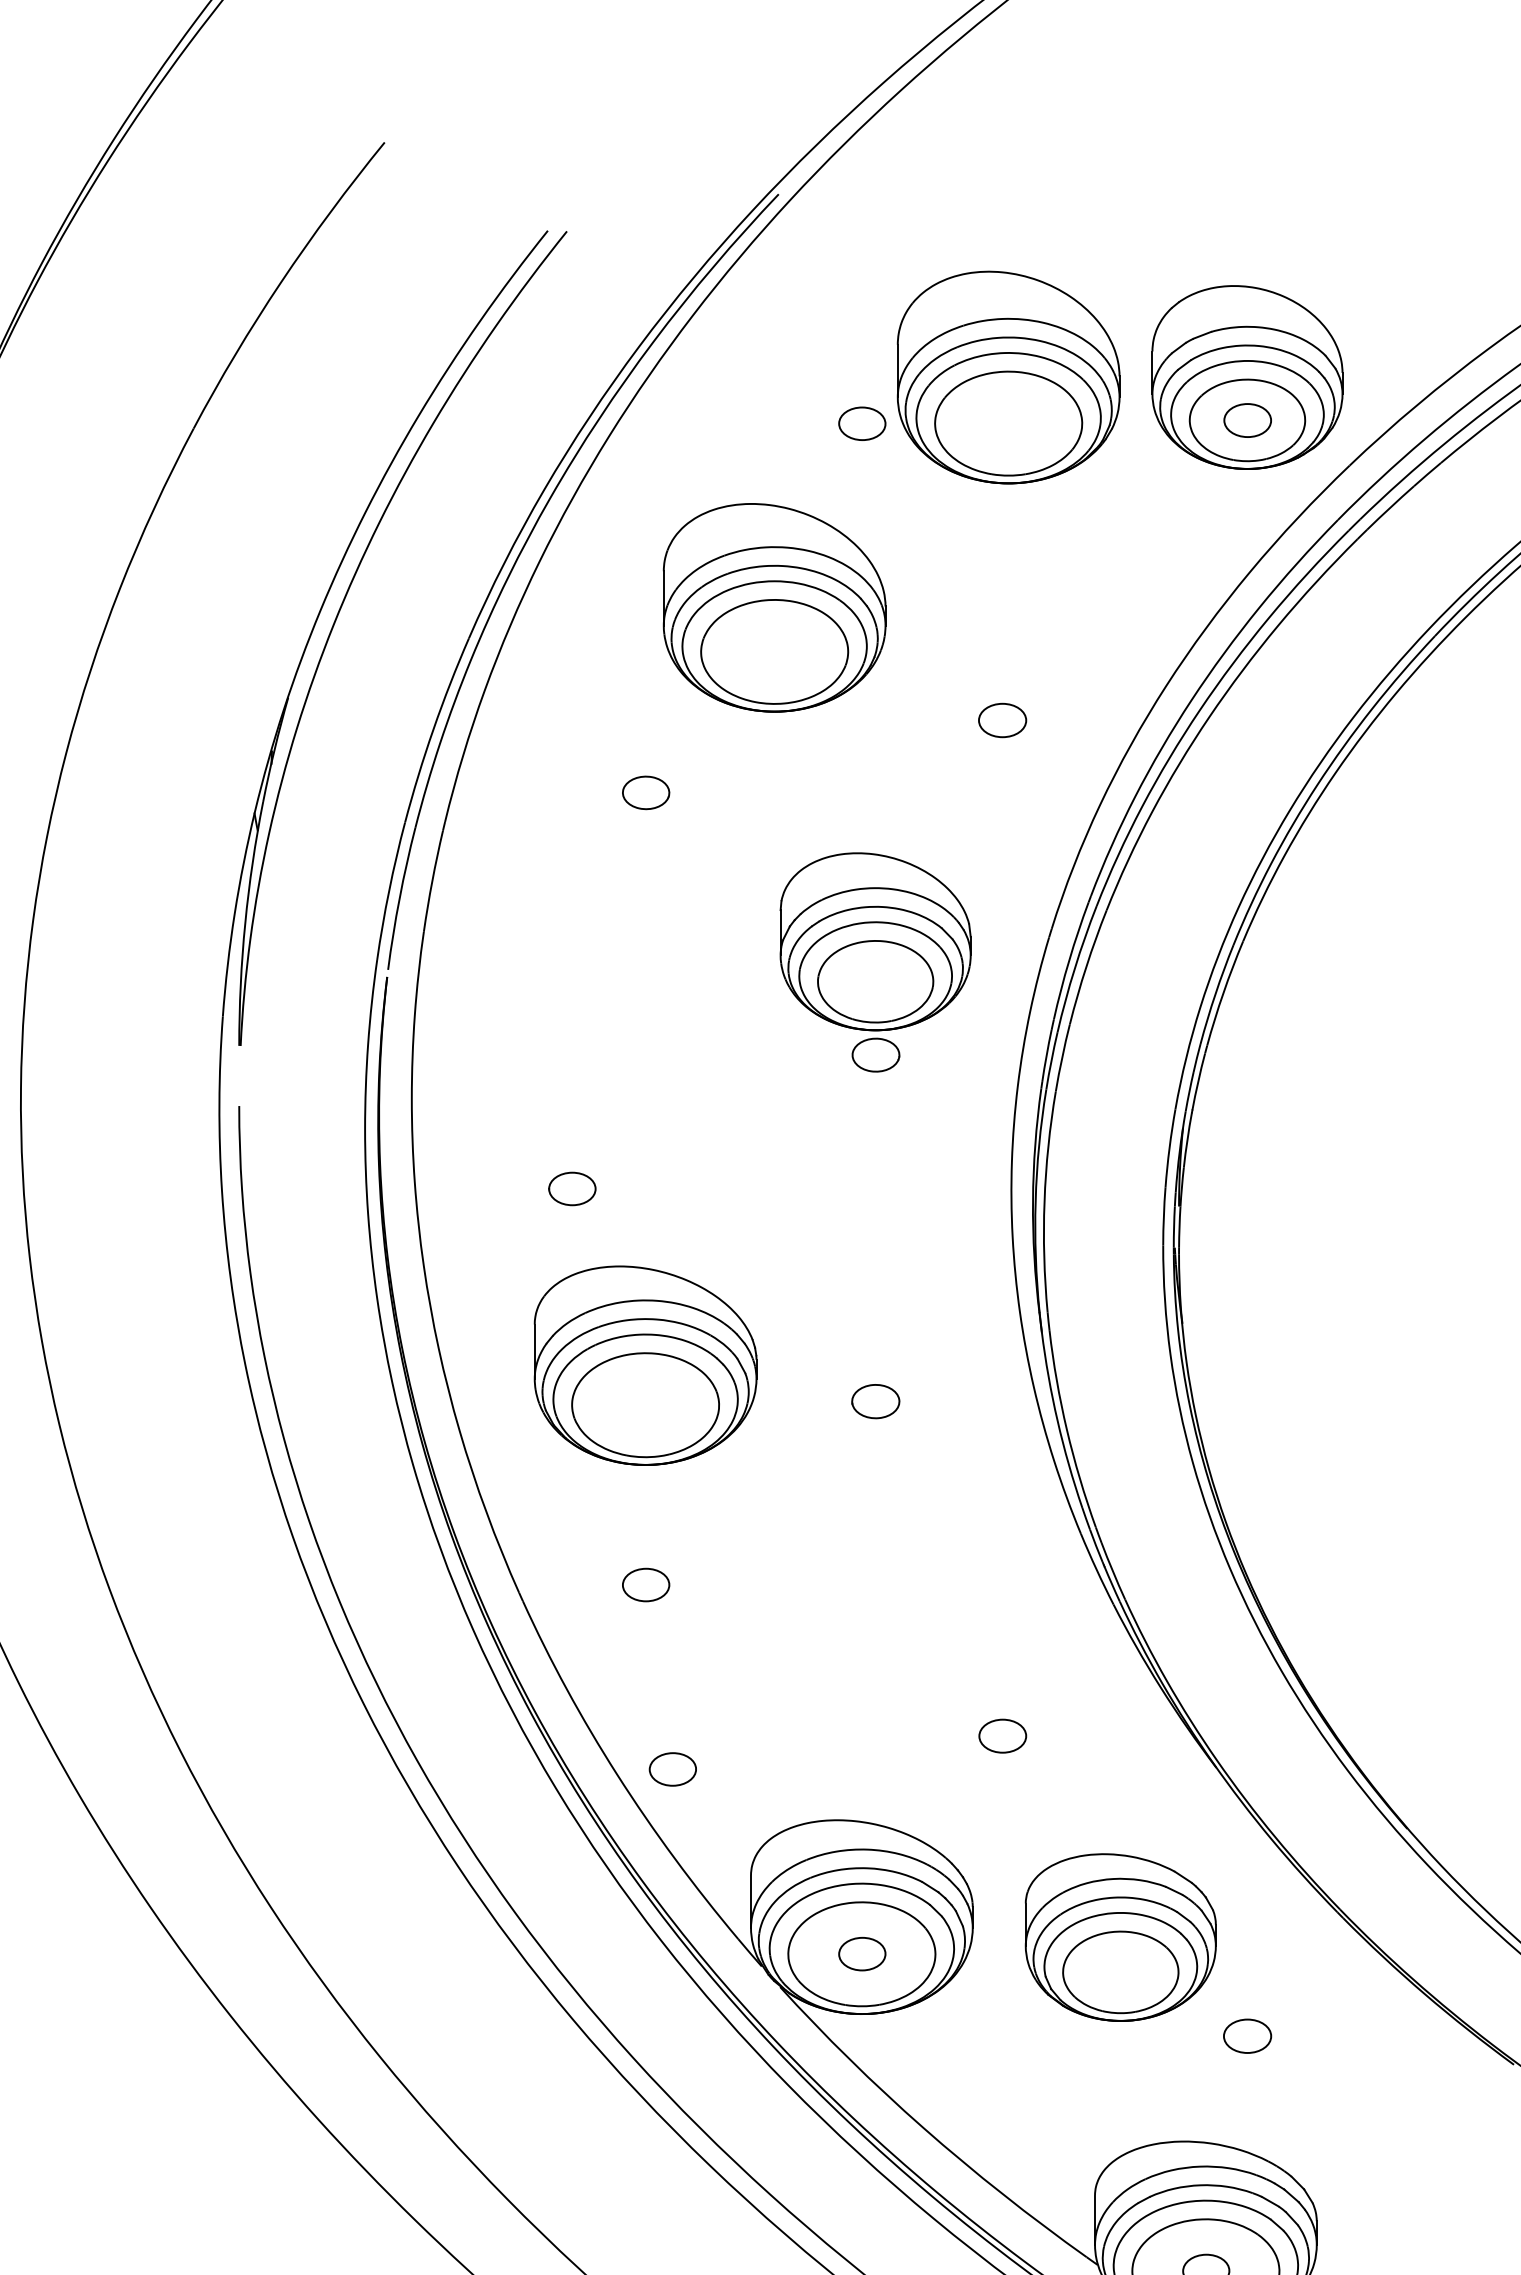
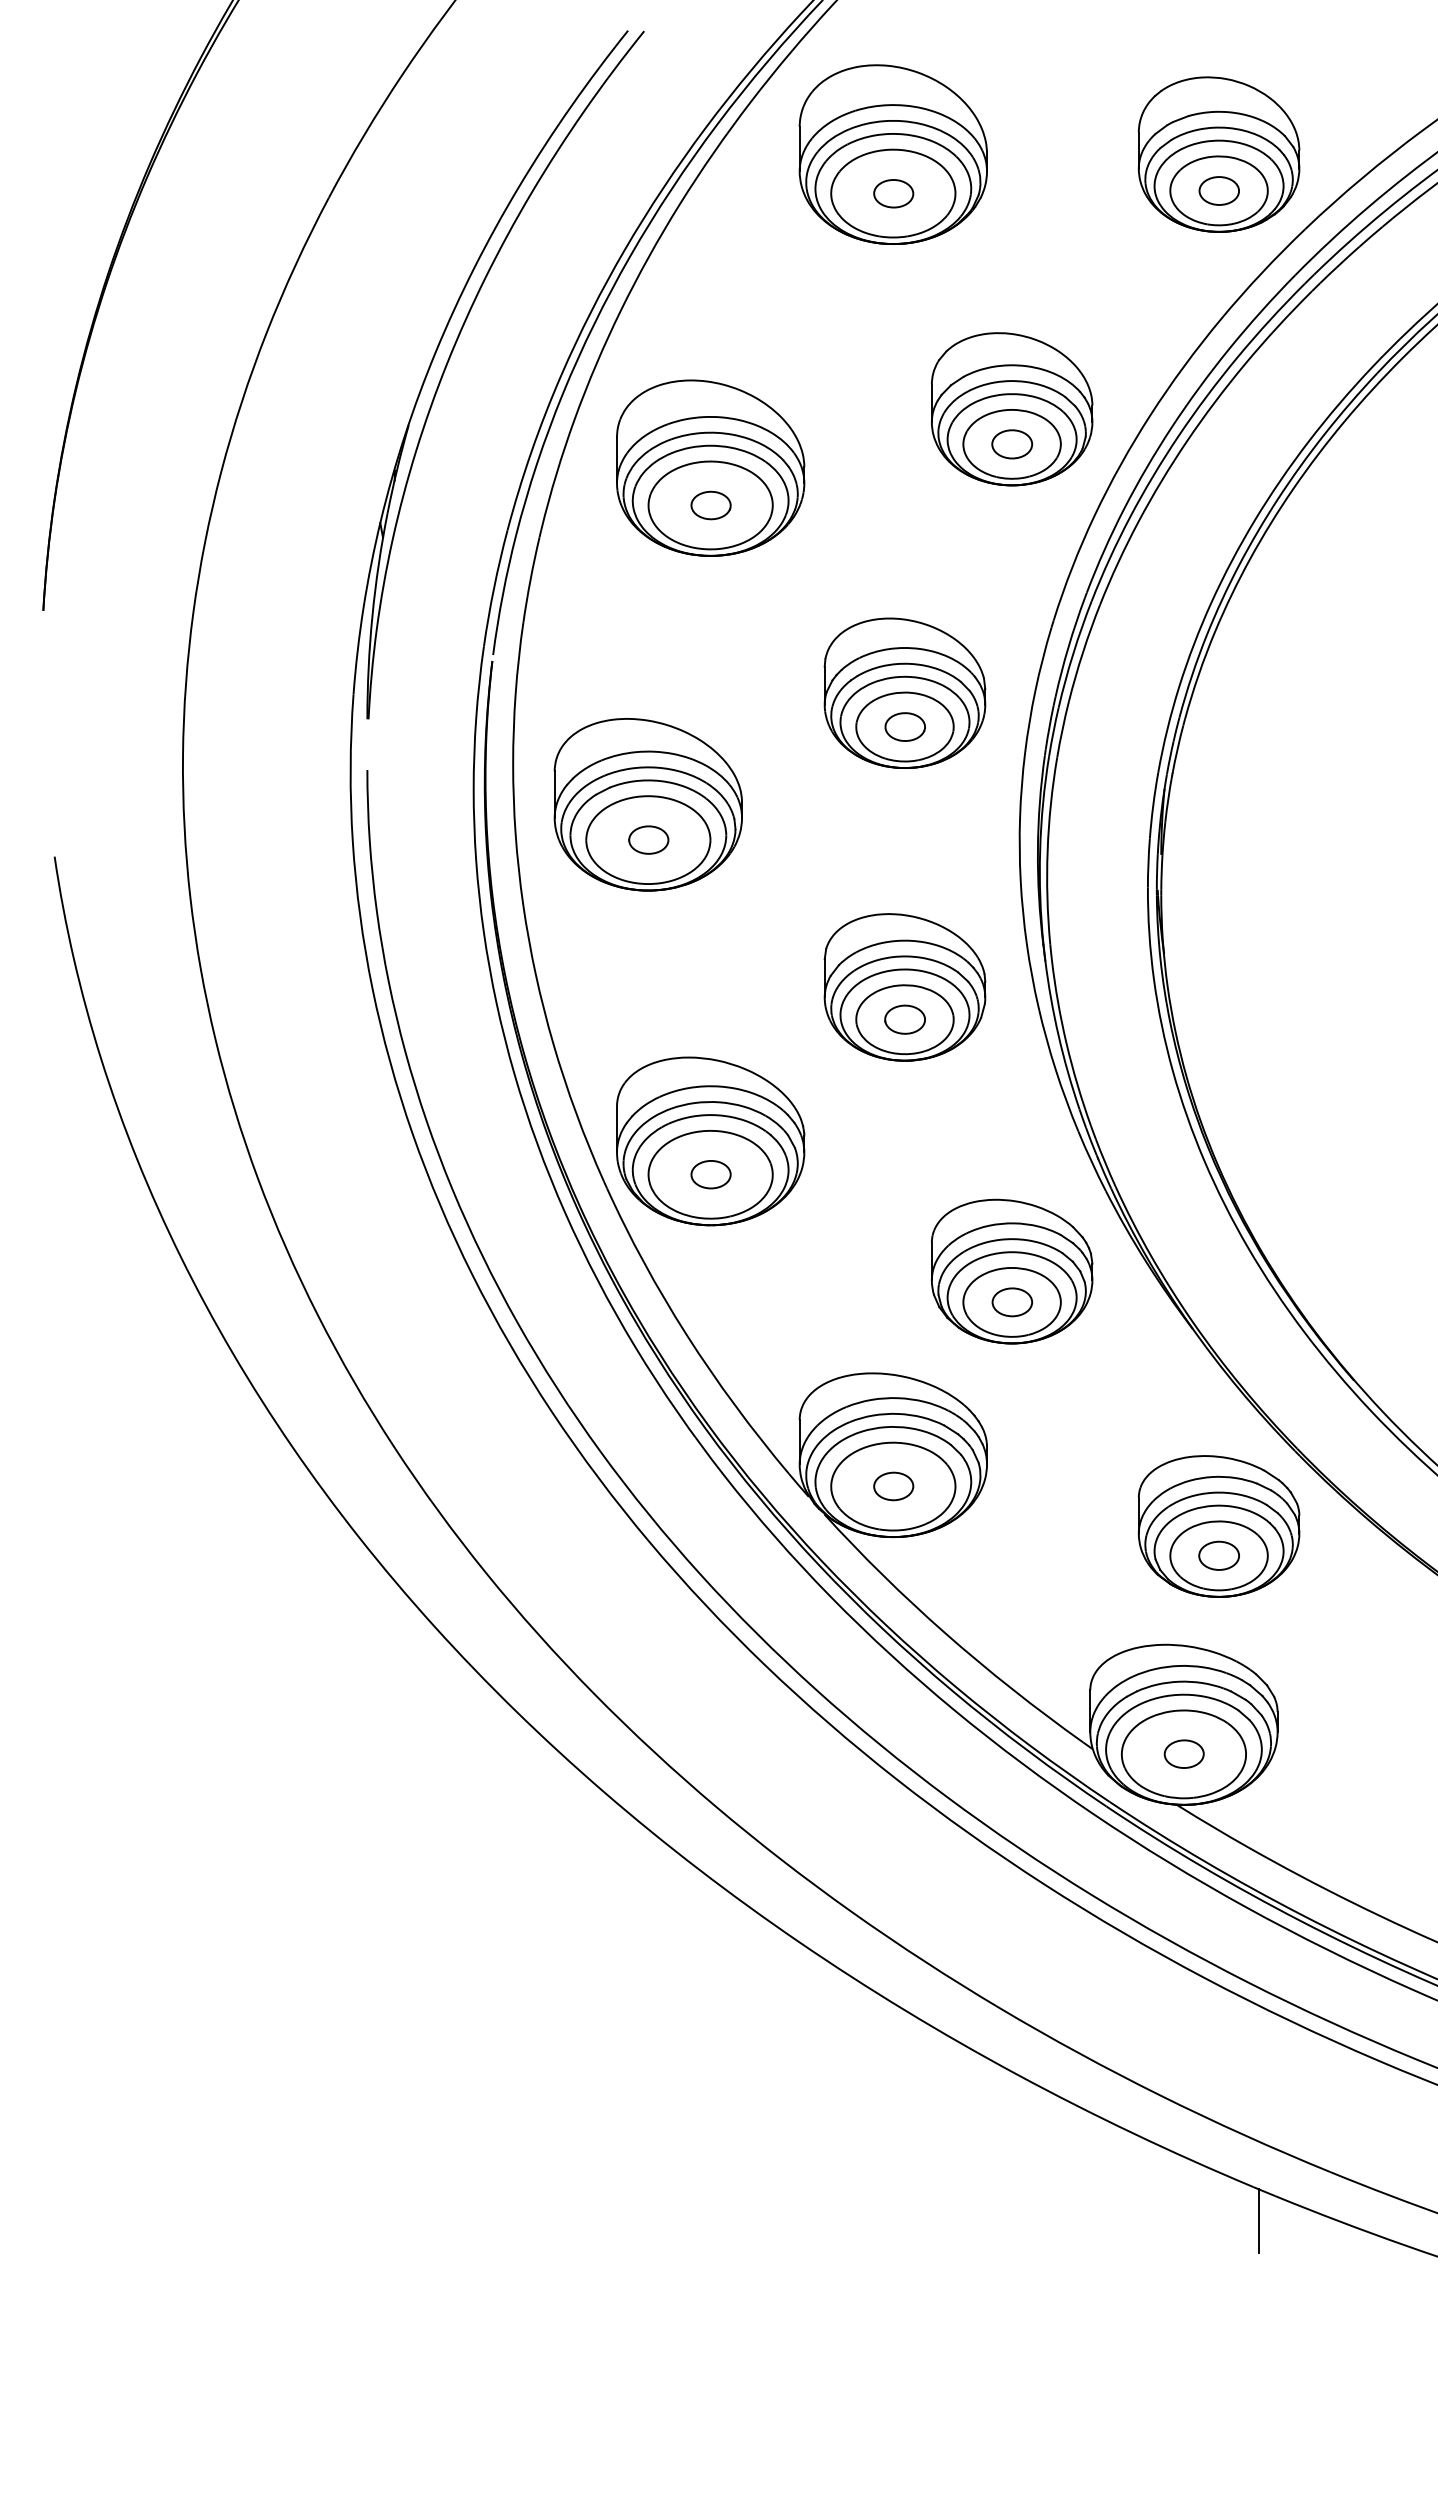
part: (1007, 377) -> (892, 154), moved
part: (774, 607) -> (710, 467), moved
part: (1002, 679) -> (1012, 409), added
part: (875, 940) -> (904, 692), moved
part: (570, 1146) -> (647, 804), added
part: (875, 1363) -> (904, 987), added
part: (645, 1365) -> (710, 1141), moved
part: (1002, 1699) -> (1012, 1271), added
part: (672, 1769) -> (733, 1330), removed
part: (1120, 1937) -> (1218, 1526), moved

